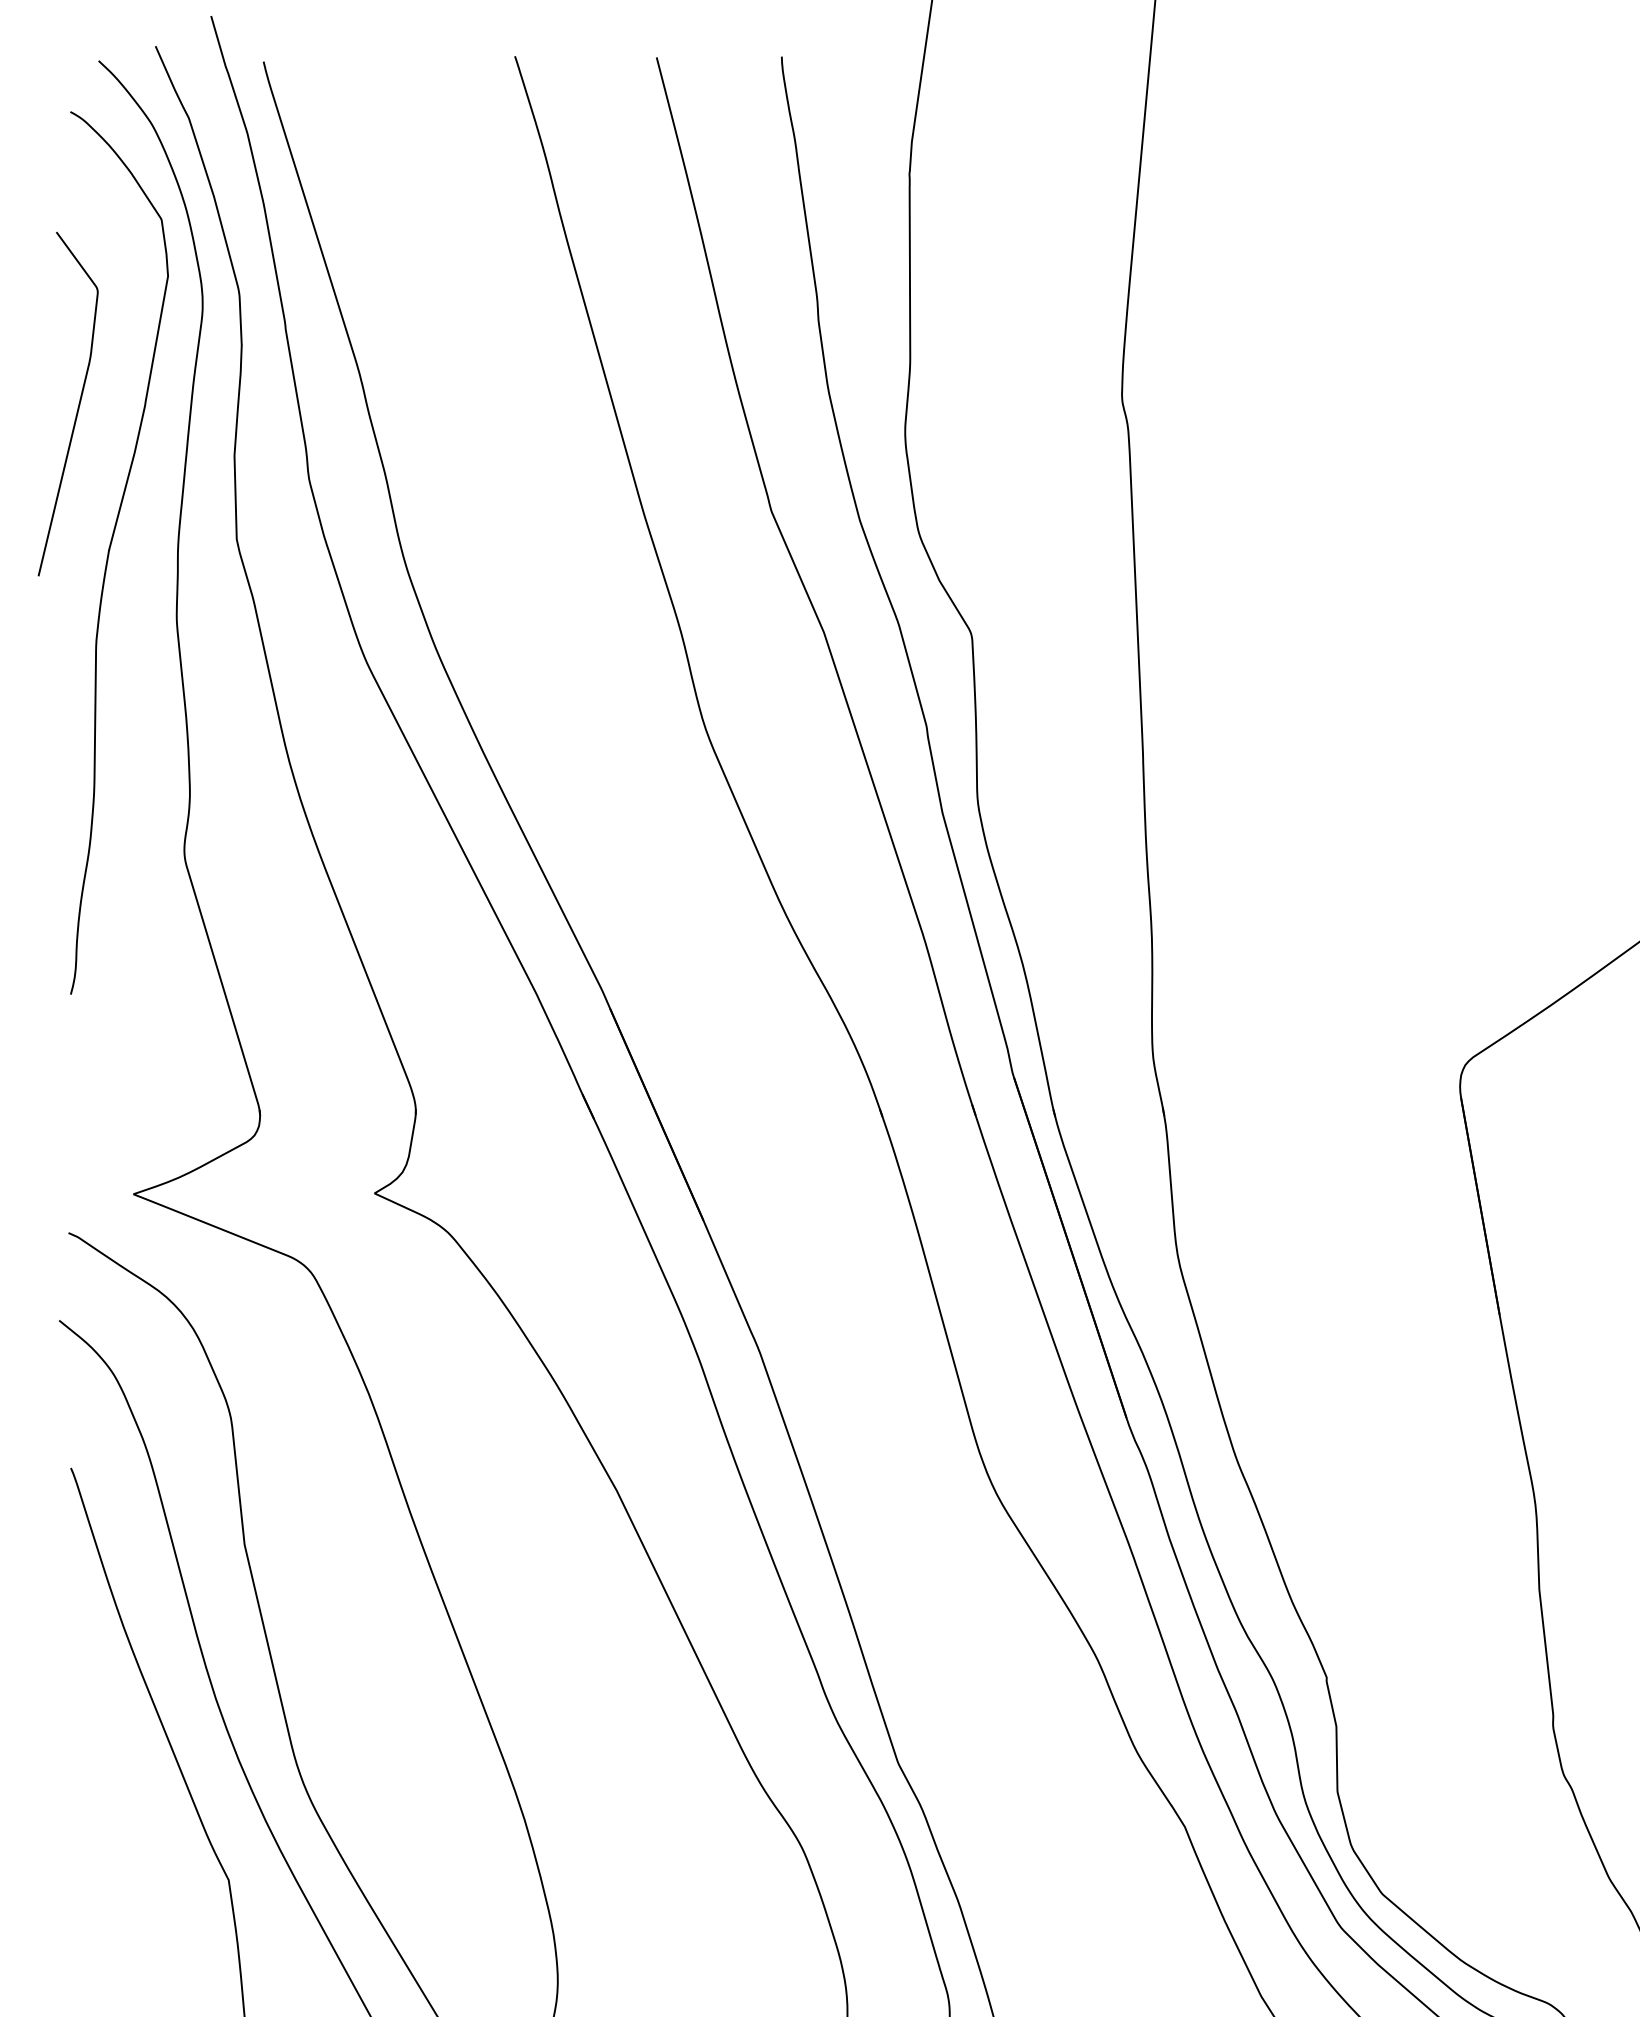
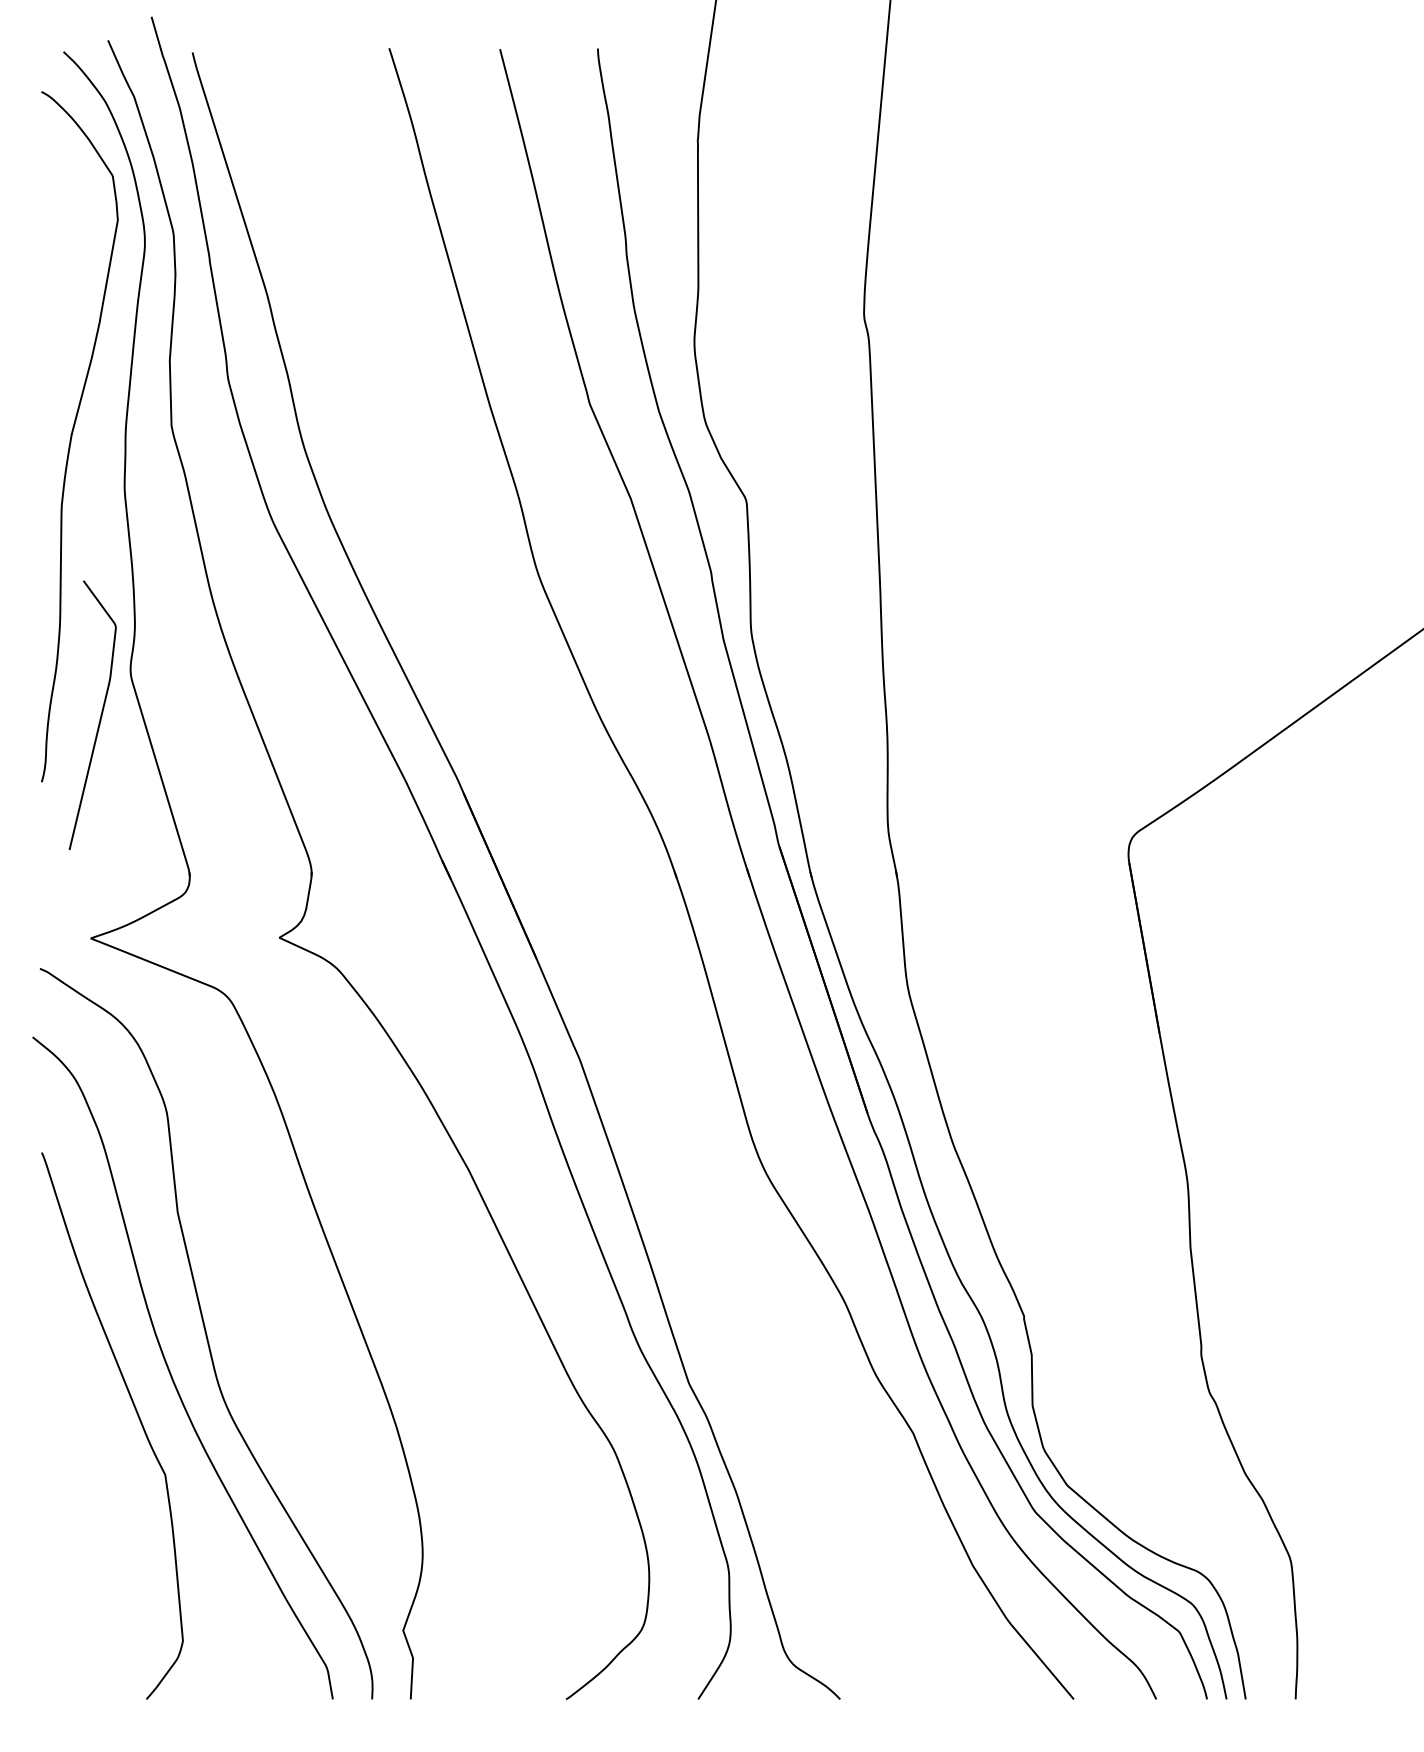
curve: (78, 403) -> (100, 714), moved

